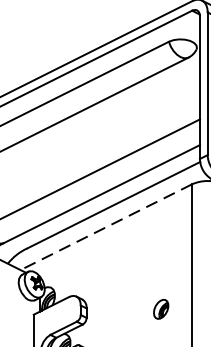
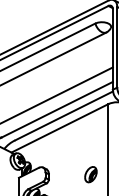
line: (105, 227) -> (59, 128), dashed -> solid
part: (160, 308) -> (90, 174), size x1.43

